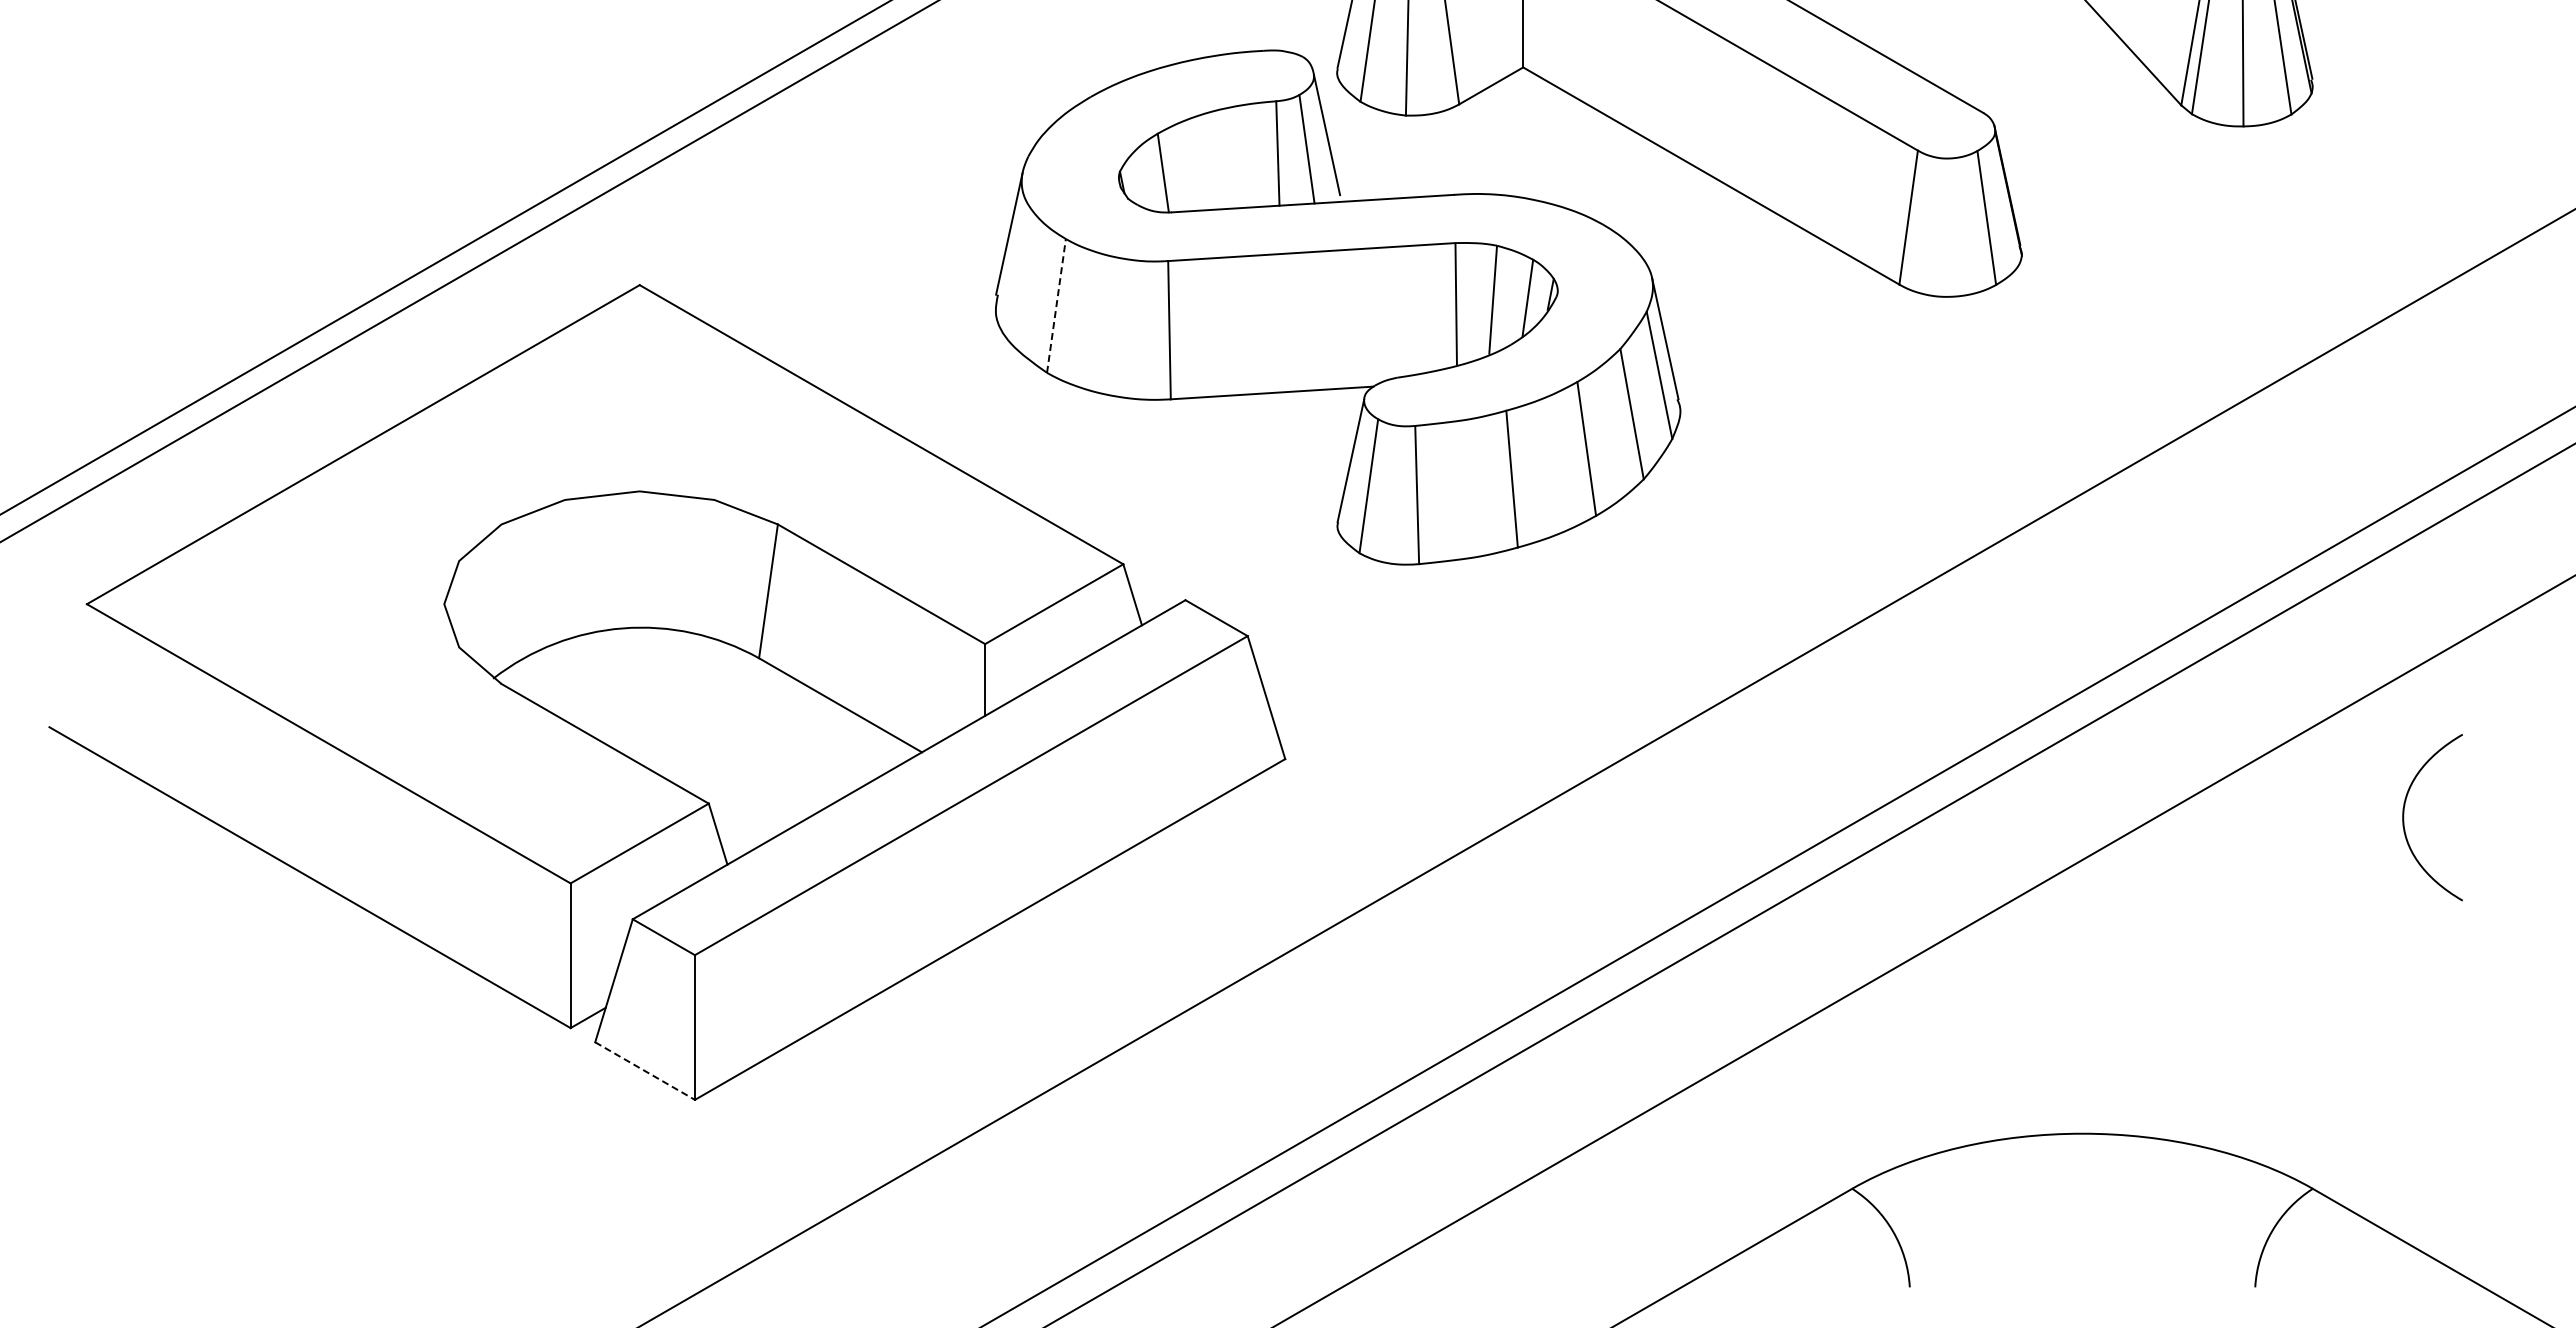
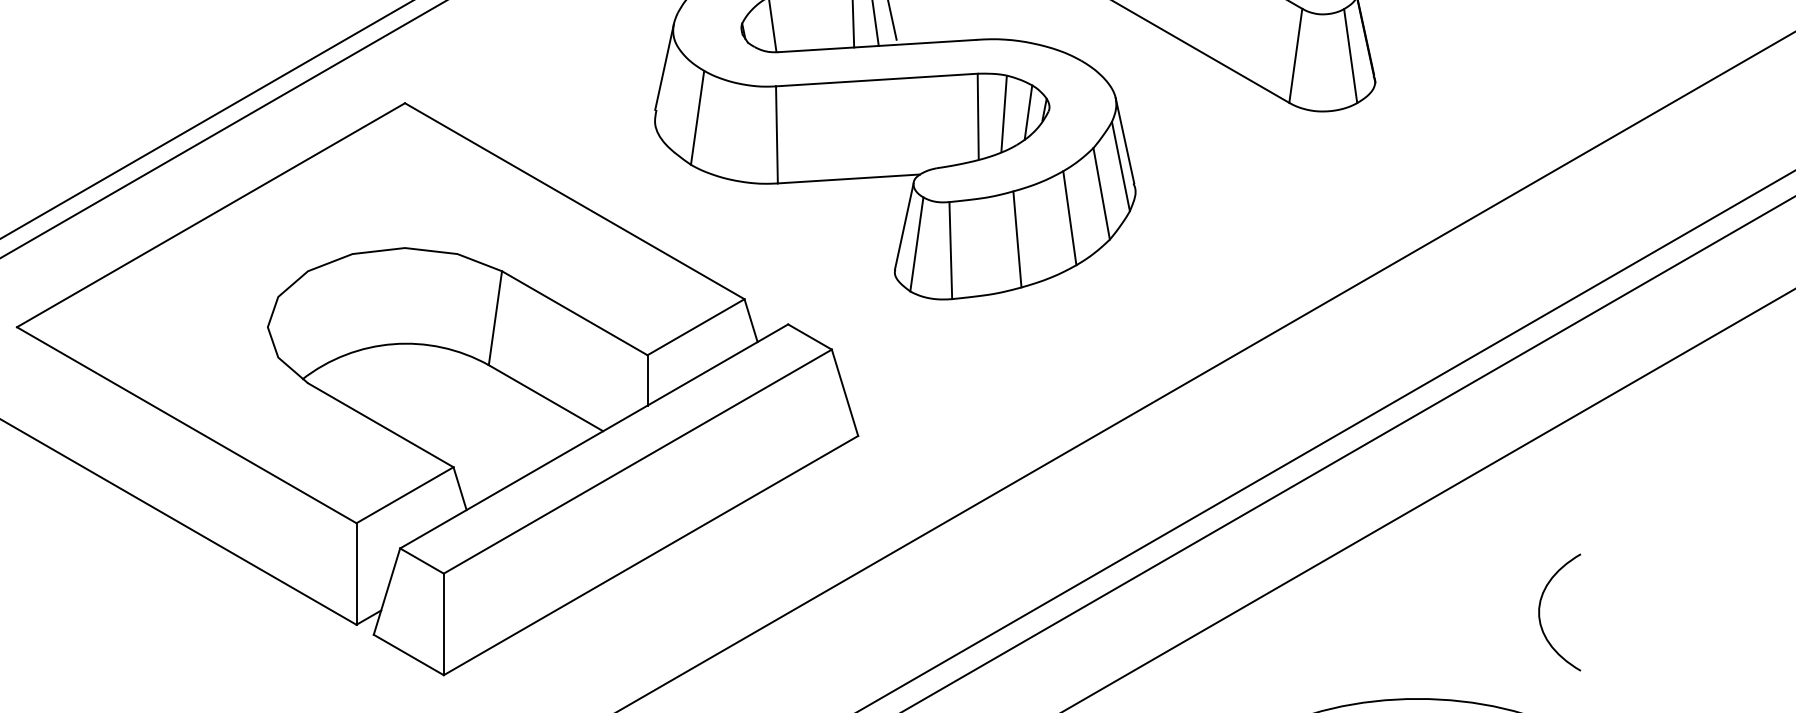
line: (1056, 305) -> (697, 117), dashed -> solid
curve: (2404, 817) -> (1540, 612), moved
line: (645, 1071) -> (409, 655), dashed -> solid

